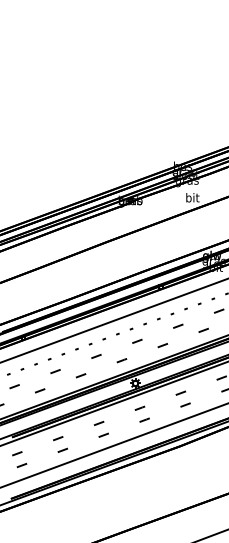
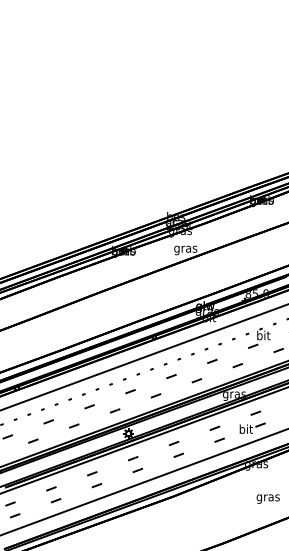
text: (192, 199) -> (185, 249), bit -> gras

